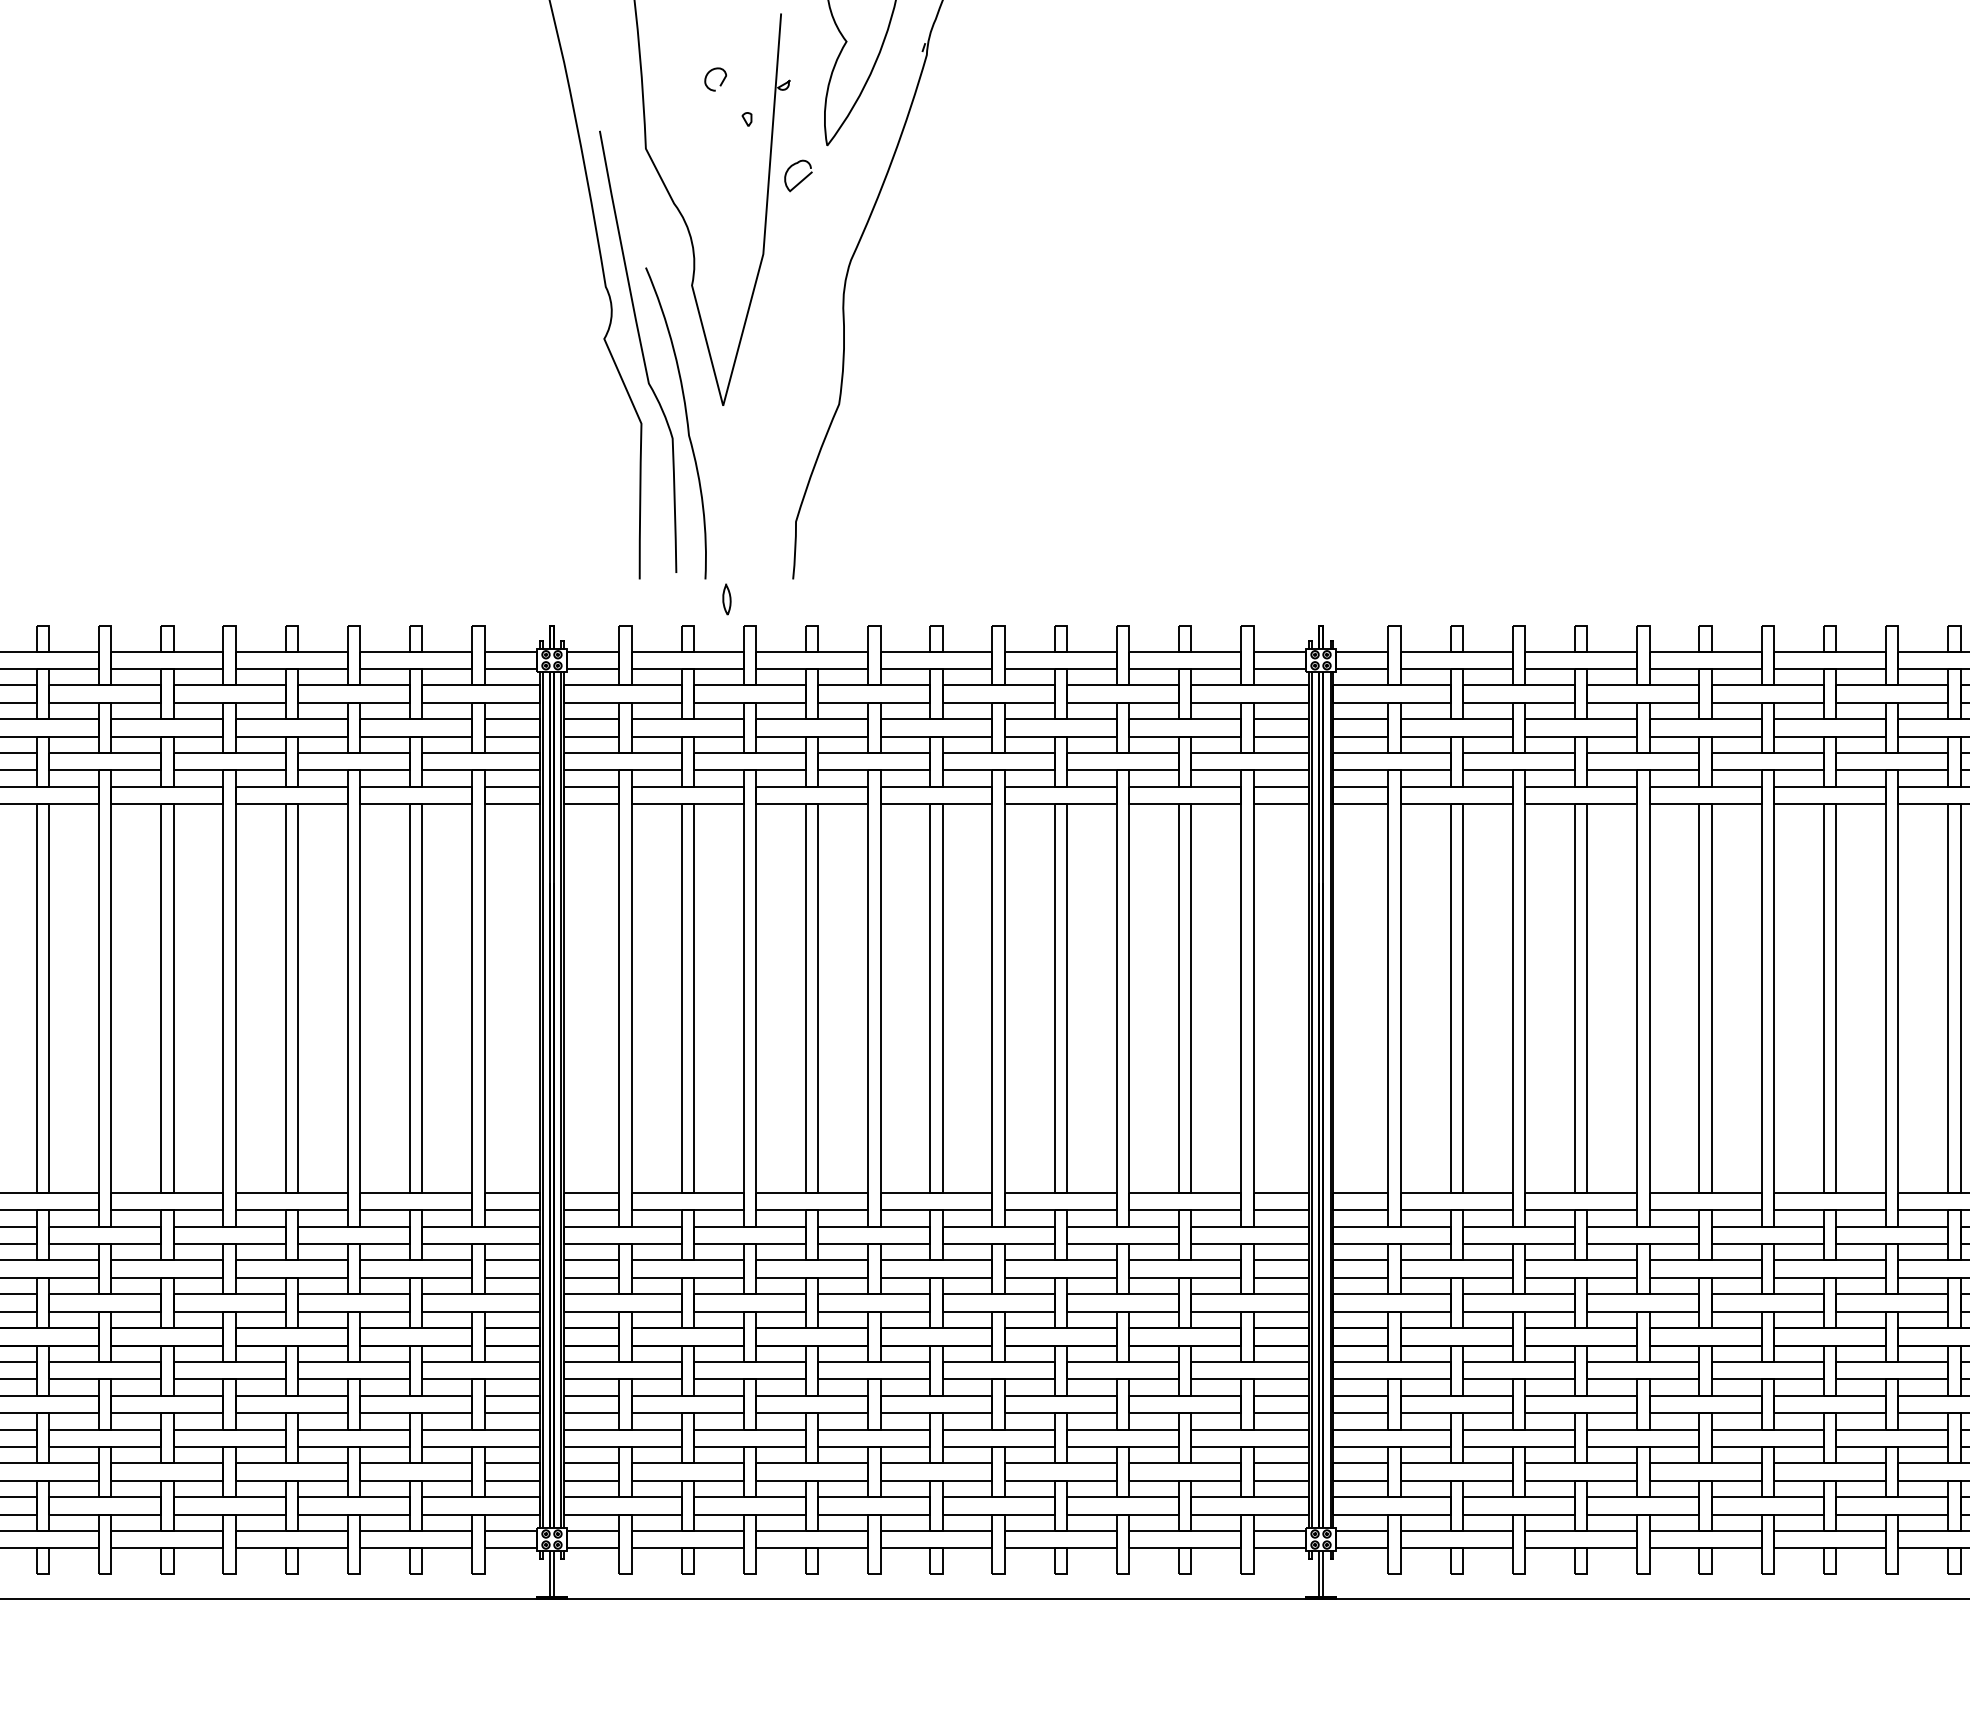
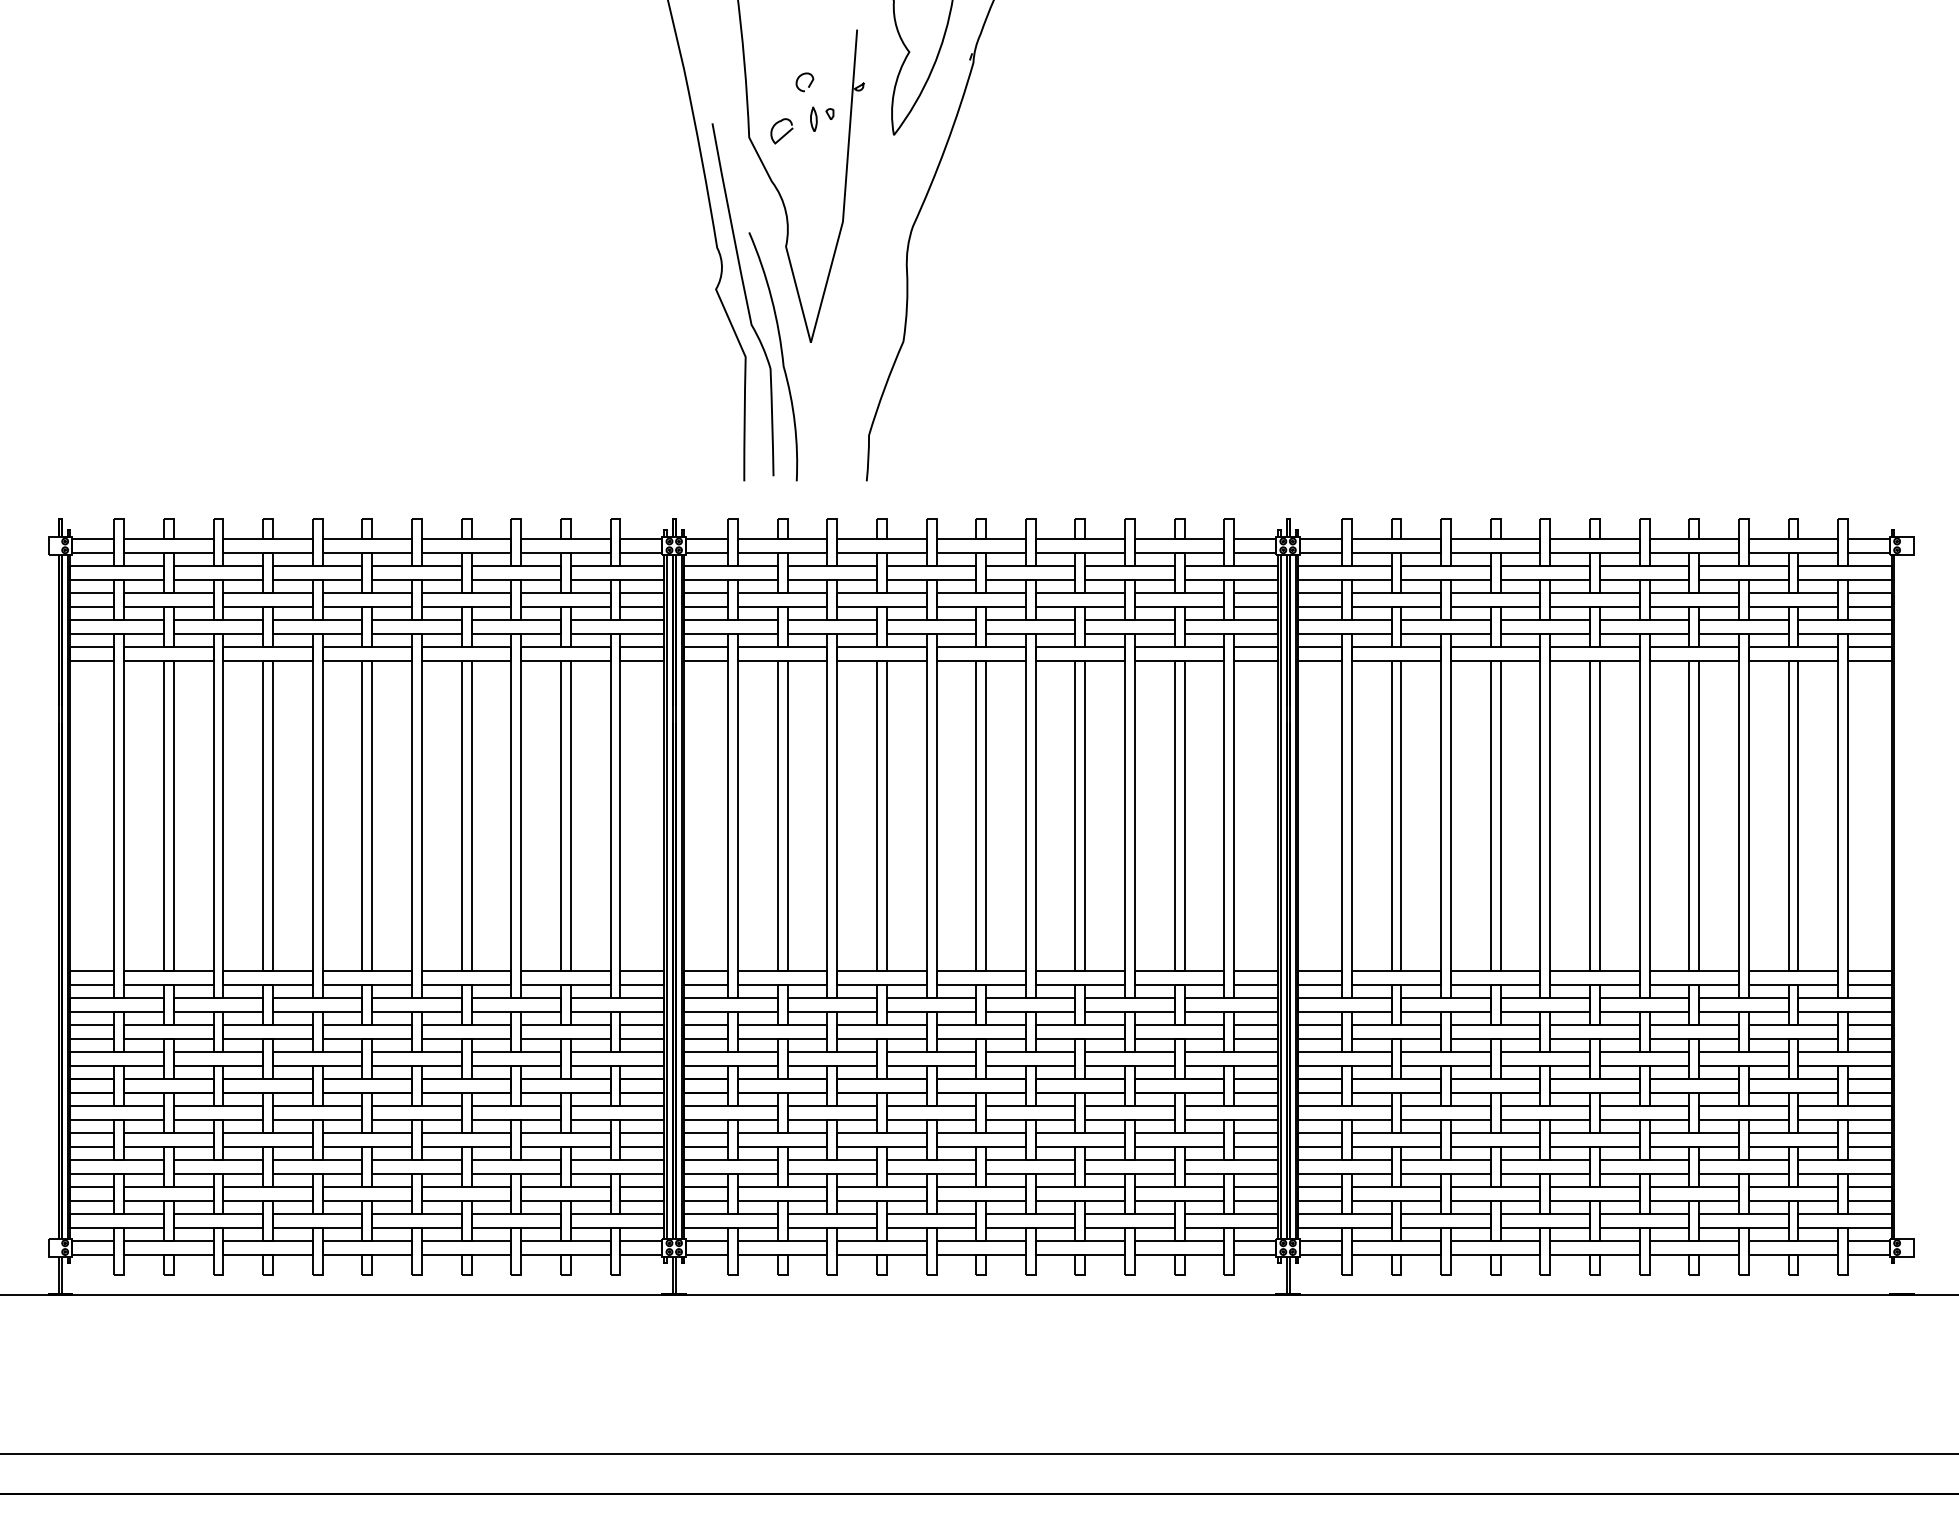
curve: (801, 179) -> (784, 134), moved
curve: (723, 598) -> (811, 118), moved

